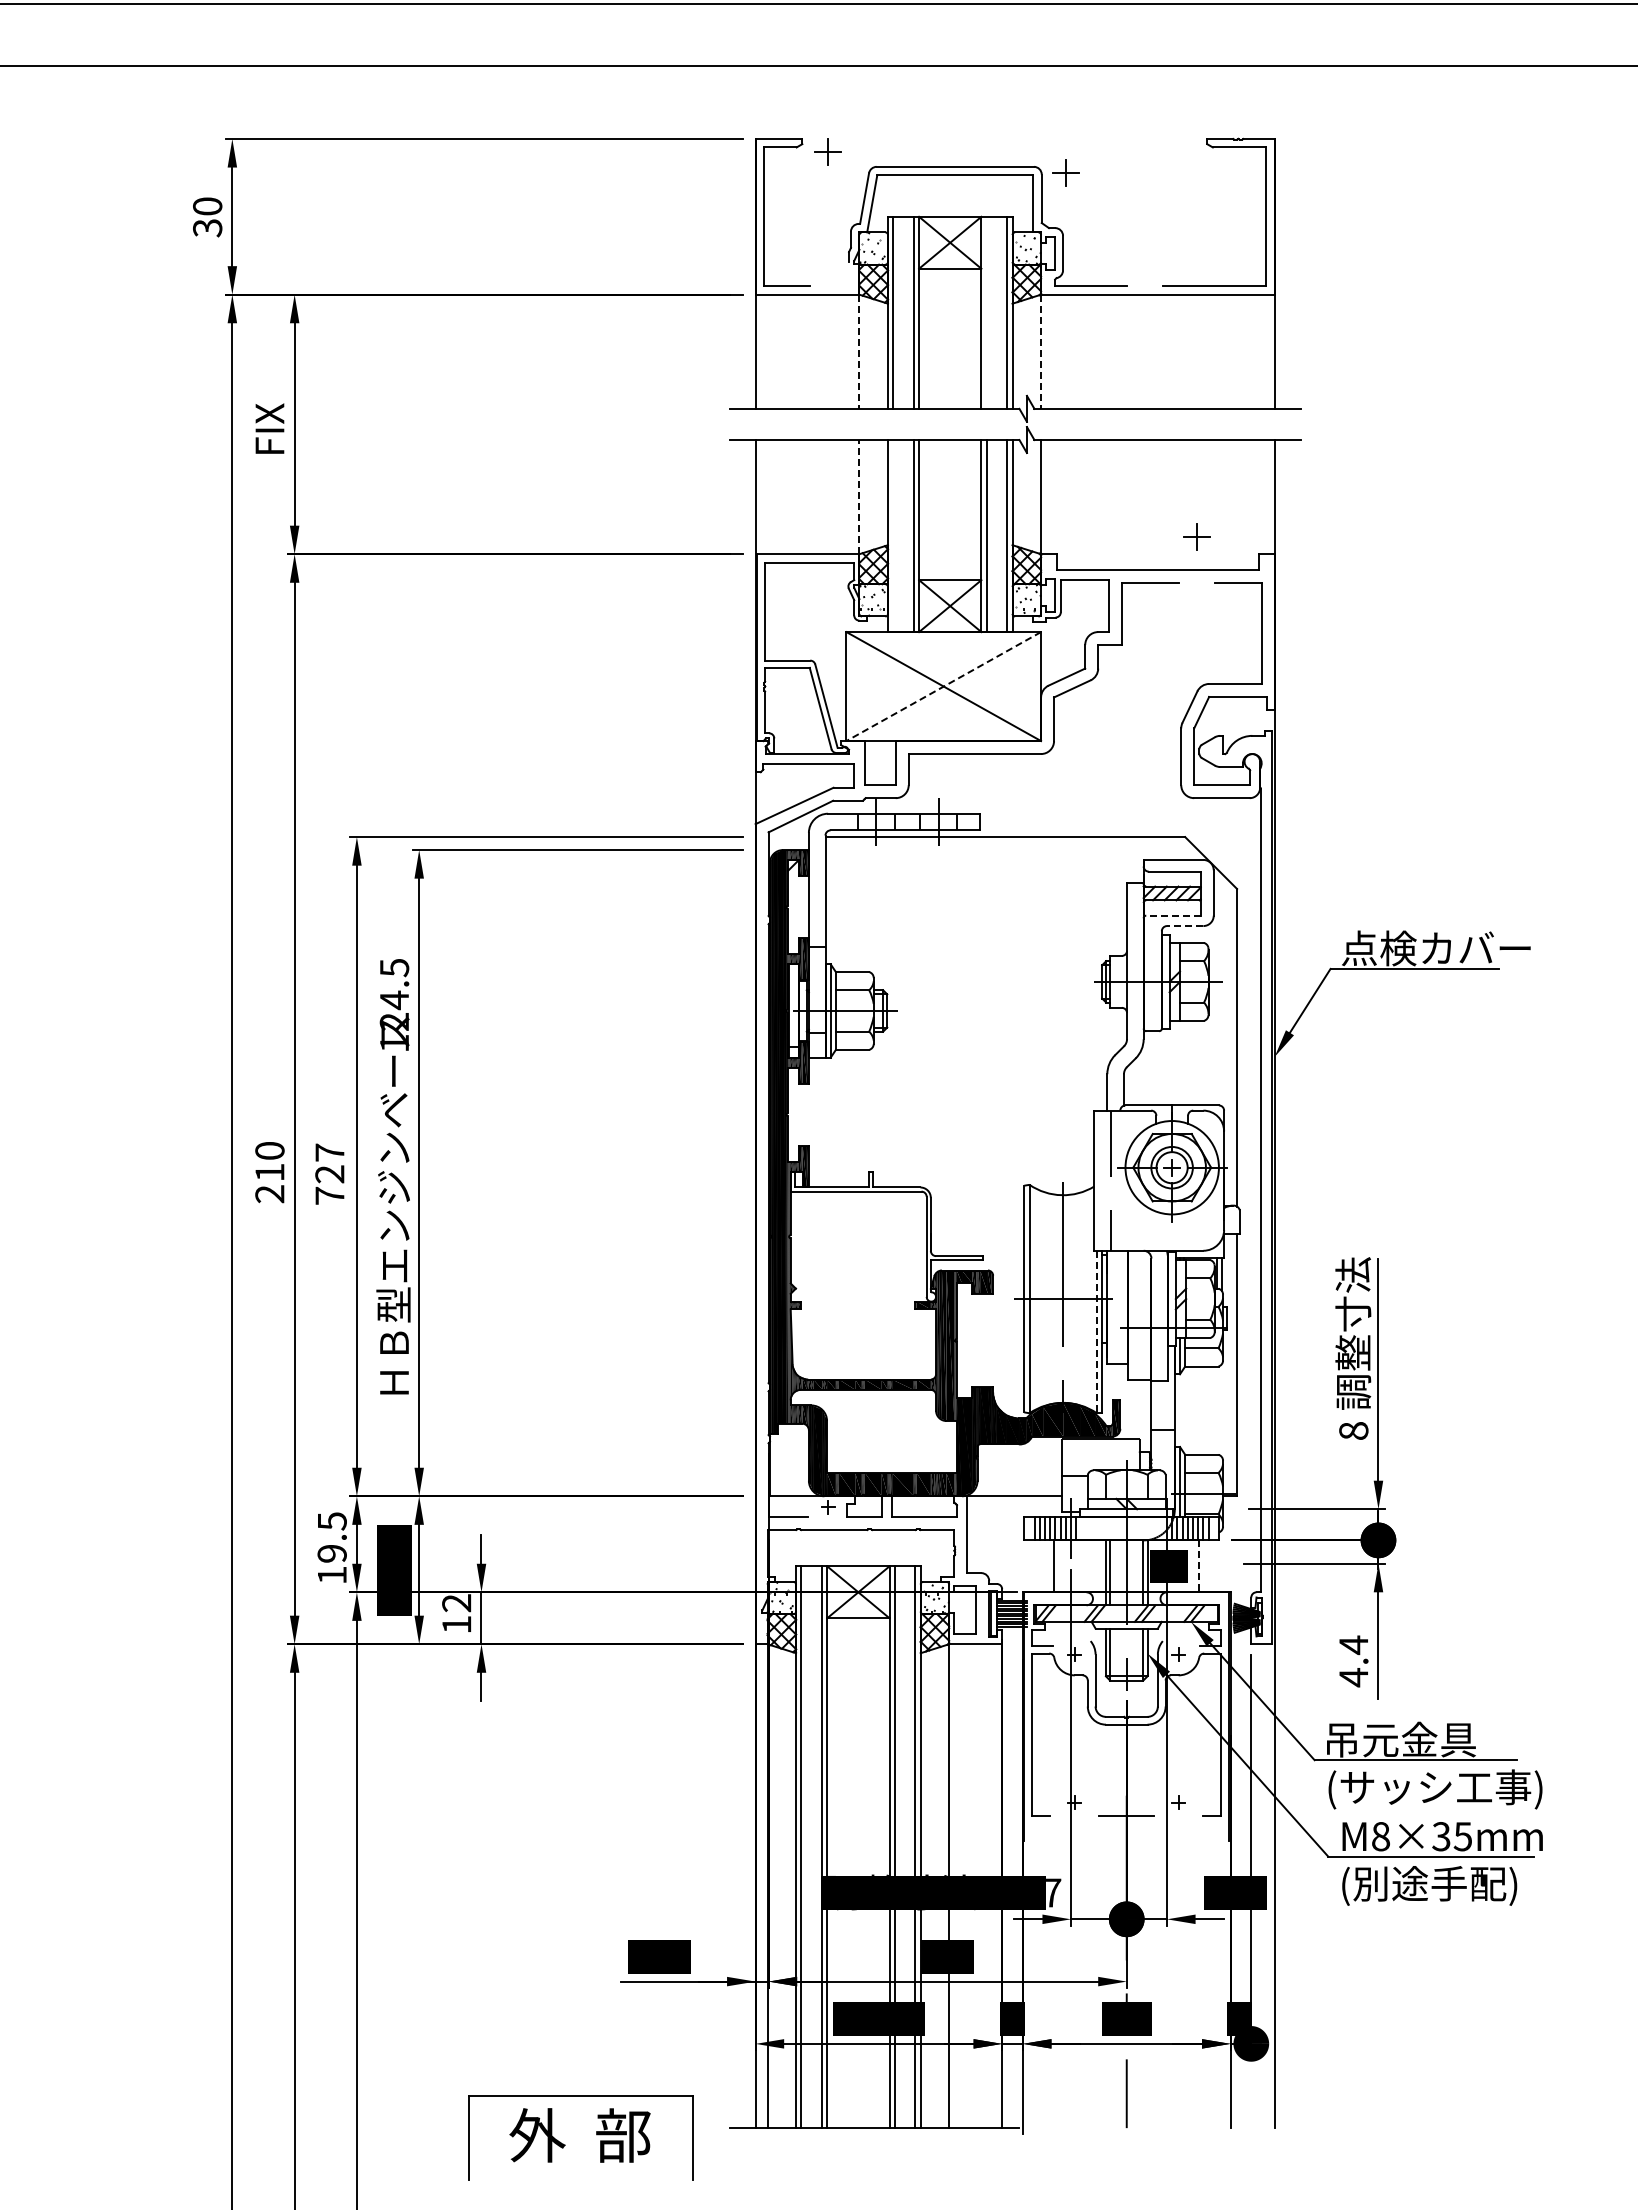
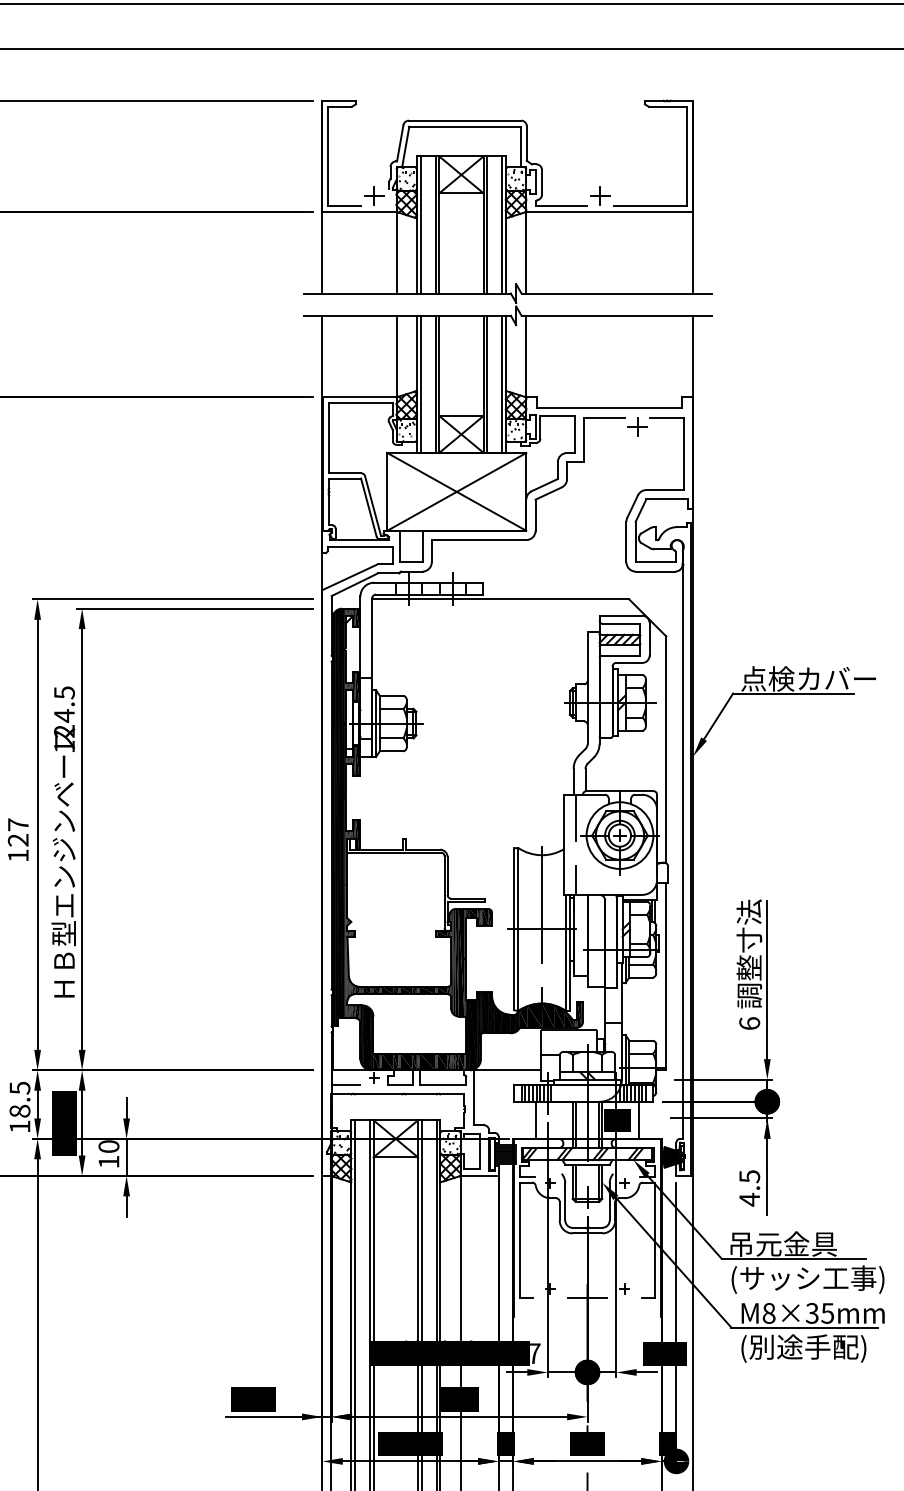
part: (827, 151) -> (373, 195), moved
part: (1065, 172) -> (600, 195), moved
line: (986, 312) -> (487, 224), added
line: (859, 352) -> (396, 253), dashed -> solid
line: (1041, 352) -> (526, 253), dashed -> solid
line: (859, 496) -> (396, 356), dashed -> solid
line: (893, 536) -> (420, 384), added
part: (1196, 536) -> (637, 426), moved
line: (943, 686) -> (456, 491), dashed -> solid
line: (1173, 915) -> (620, 655), dashed -> solid
line: (1184, 926) -> (628, 663), dashed -> solid
text: (329, 1195) -> (18, 855), 727 -> 127
line: (1096, 1332) -> (565, 953), dashed -> solid
text: (1353, 1430) -> (749, 1023), 8 -> 6
text: (331, 1553) -> (19, 1111), 19.5 -> 18.5
line: (1199, 1566) -> (639, 1120), dashed -> solid
text: (456, 1603) -> (108, 1146), 12 -> 10
text: (1353, 1645) -> (749, 1176), 4.4 -> 4.5

